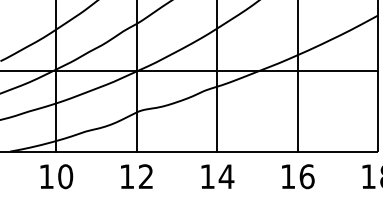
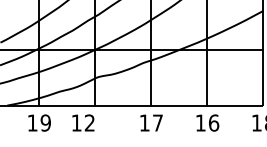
text: (65, 175) -> (45, 122), 10 -> 19
text: (136, 175) -> (83, 122), moved
text: (225, 175) -> (157, 122), 14 -> 17

